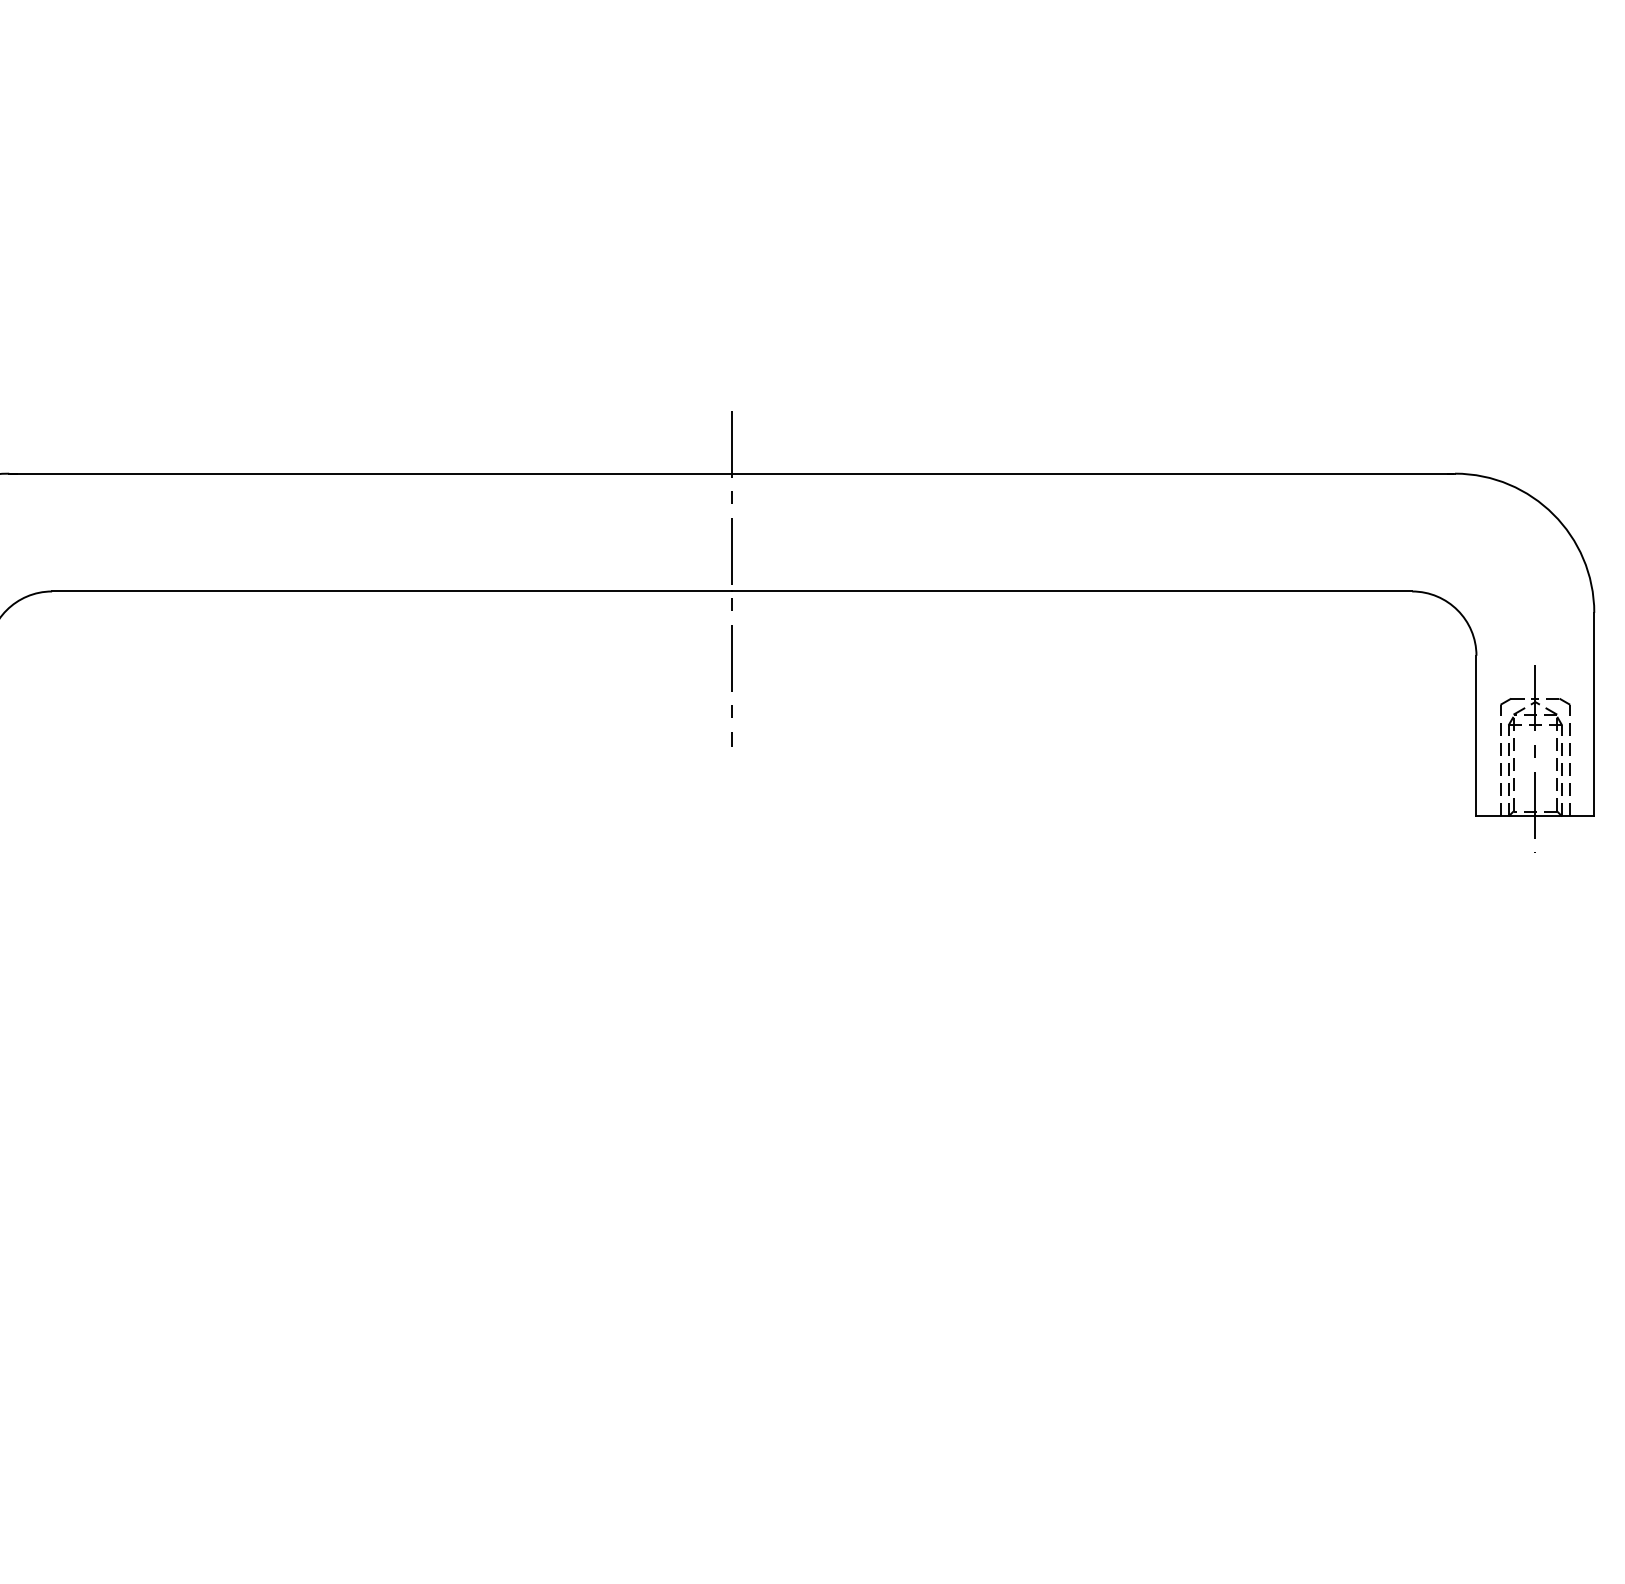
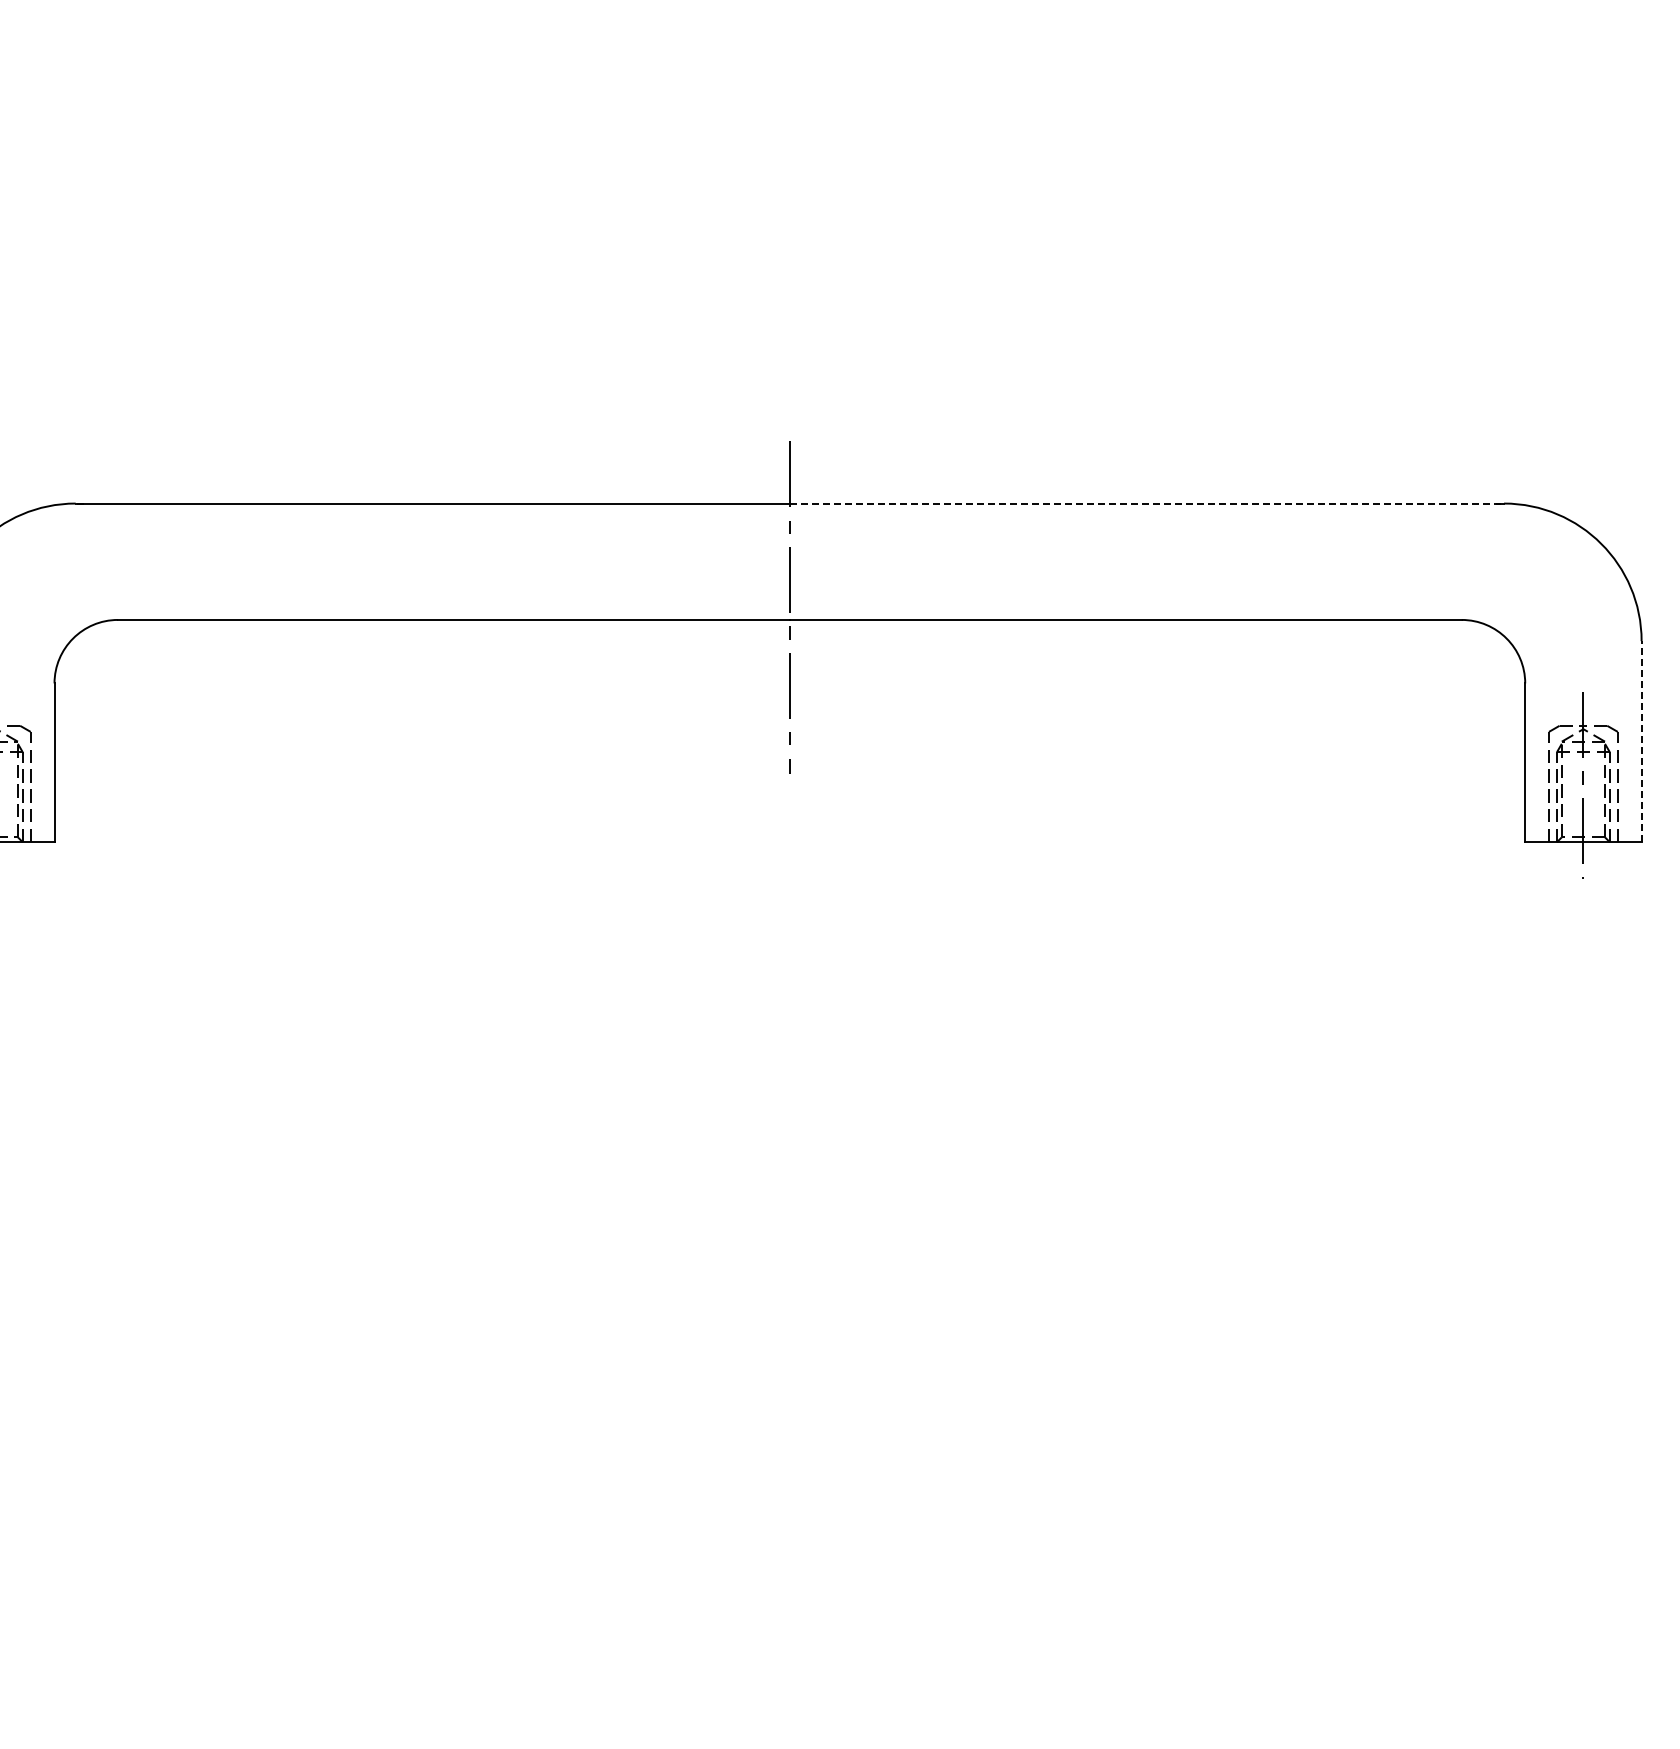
line: (1093, 473) -> (1146, 503), solid -> dashed
line: (1594, 714) -> (1641, 741), solid -> dashed

